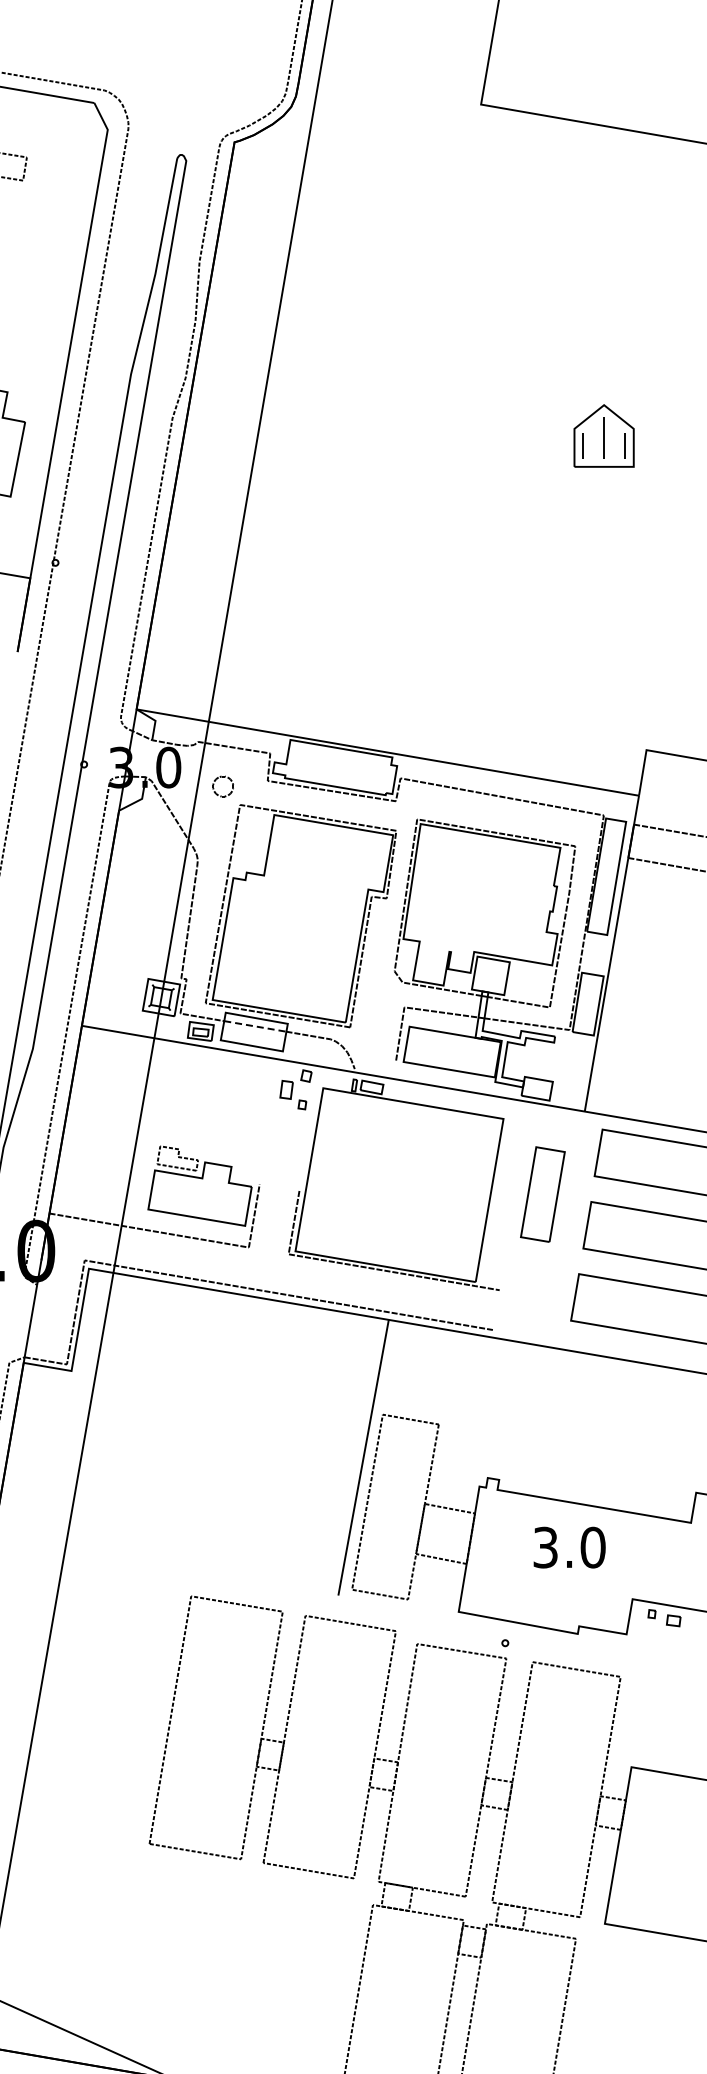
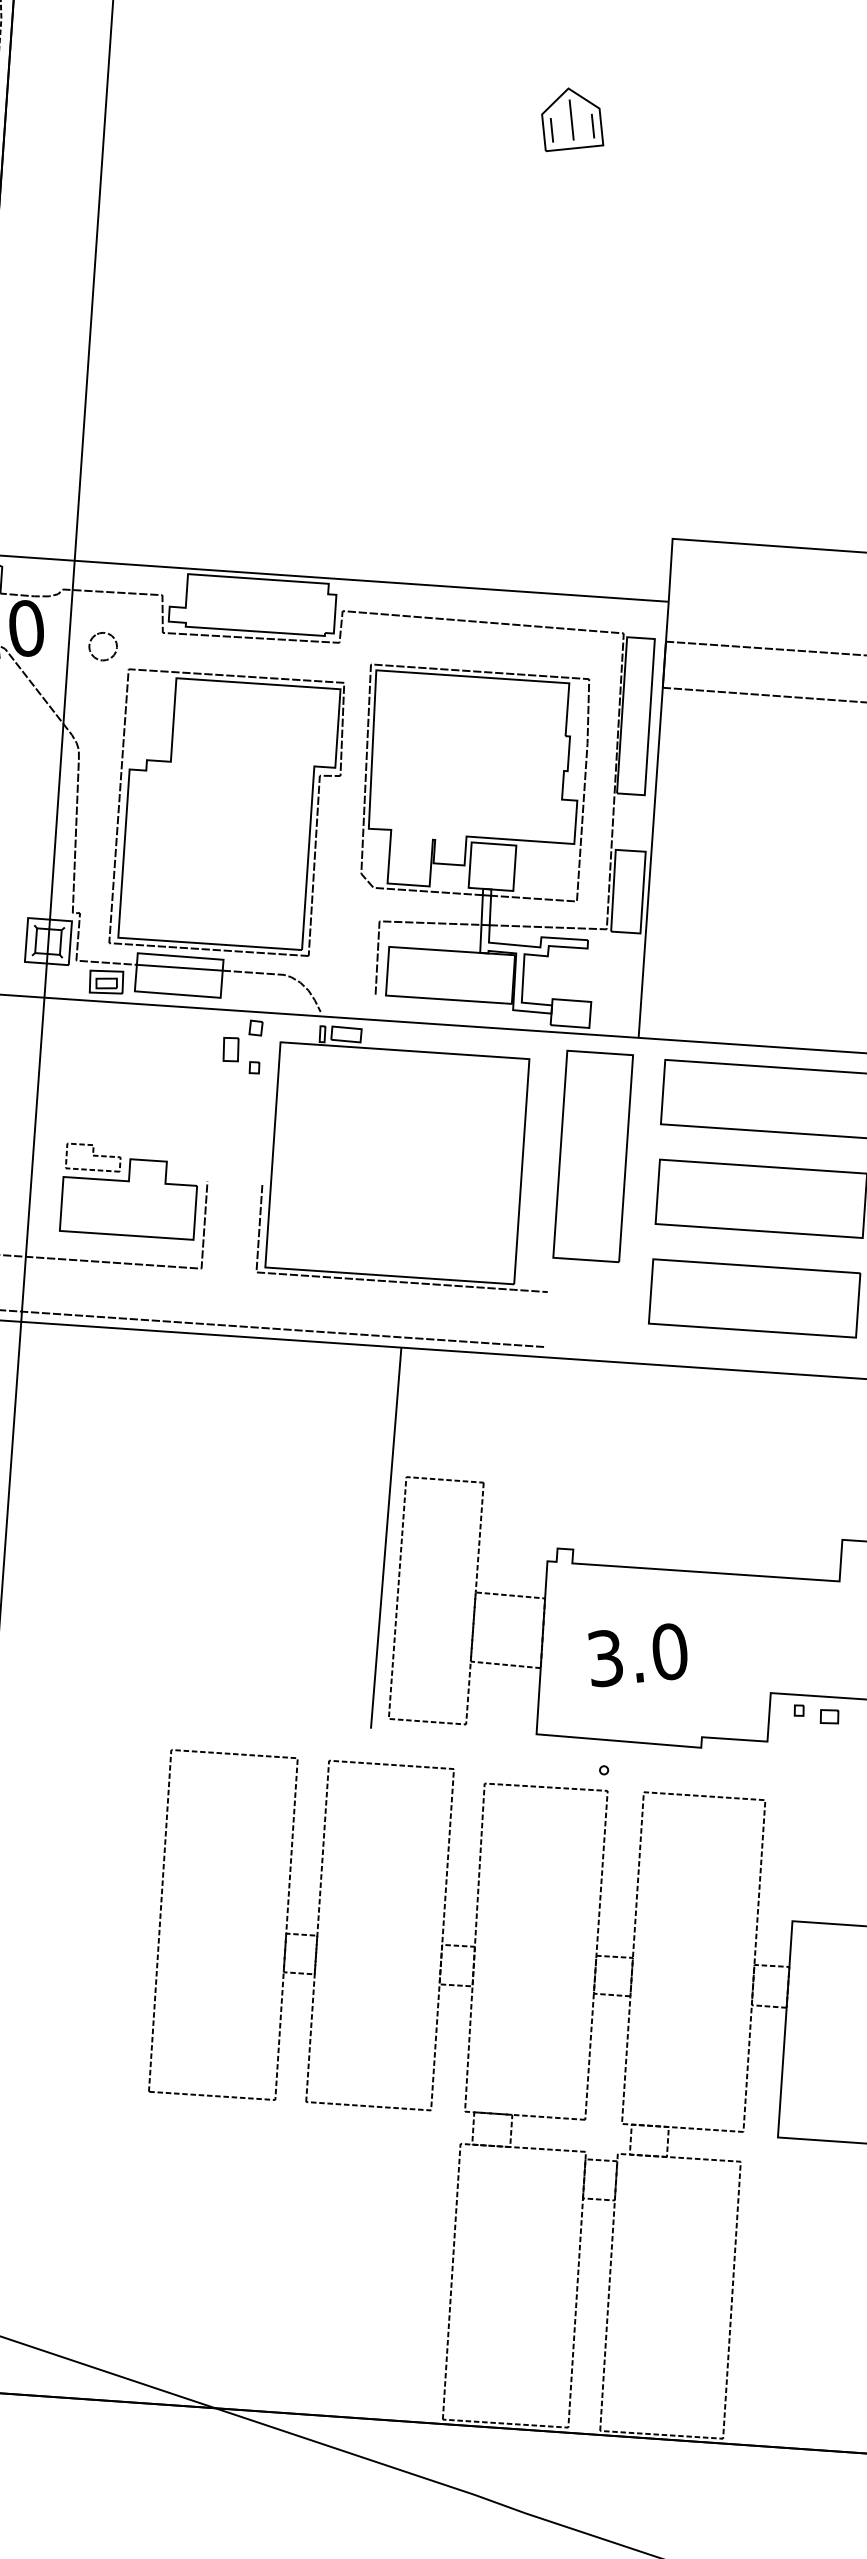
part: (603, 435) -> (570, 117), size x0.71
line: (255, 1026) -> (180, 967), dashed -> solid
part: (542, 1194) -> (592, 1156), size x1.67
text: (569, 1547) -> (637, 1654), moved

